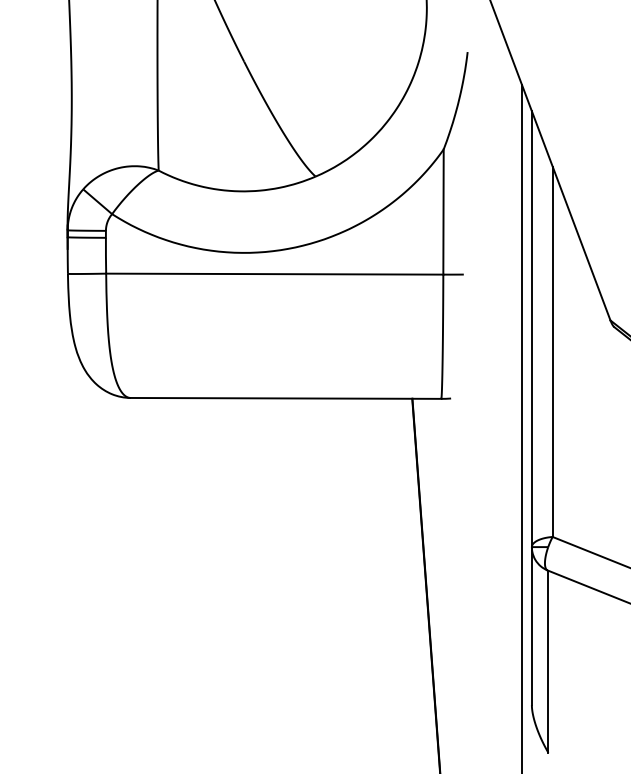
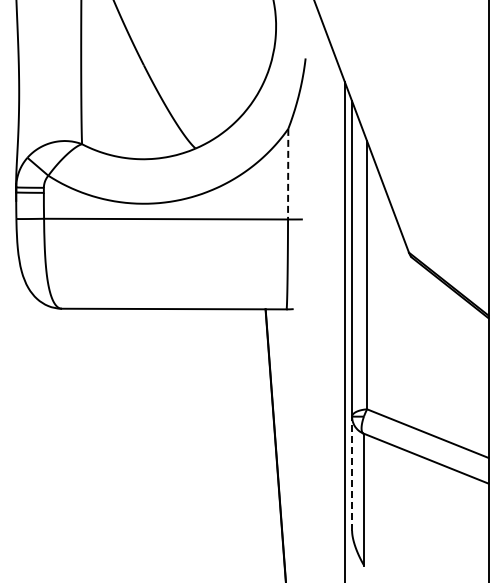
line: (443, 212) -> (288, 174), solid -> dashed
line: (532, 625) -> (352, 473), solid -> dashed

